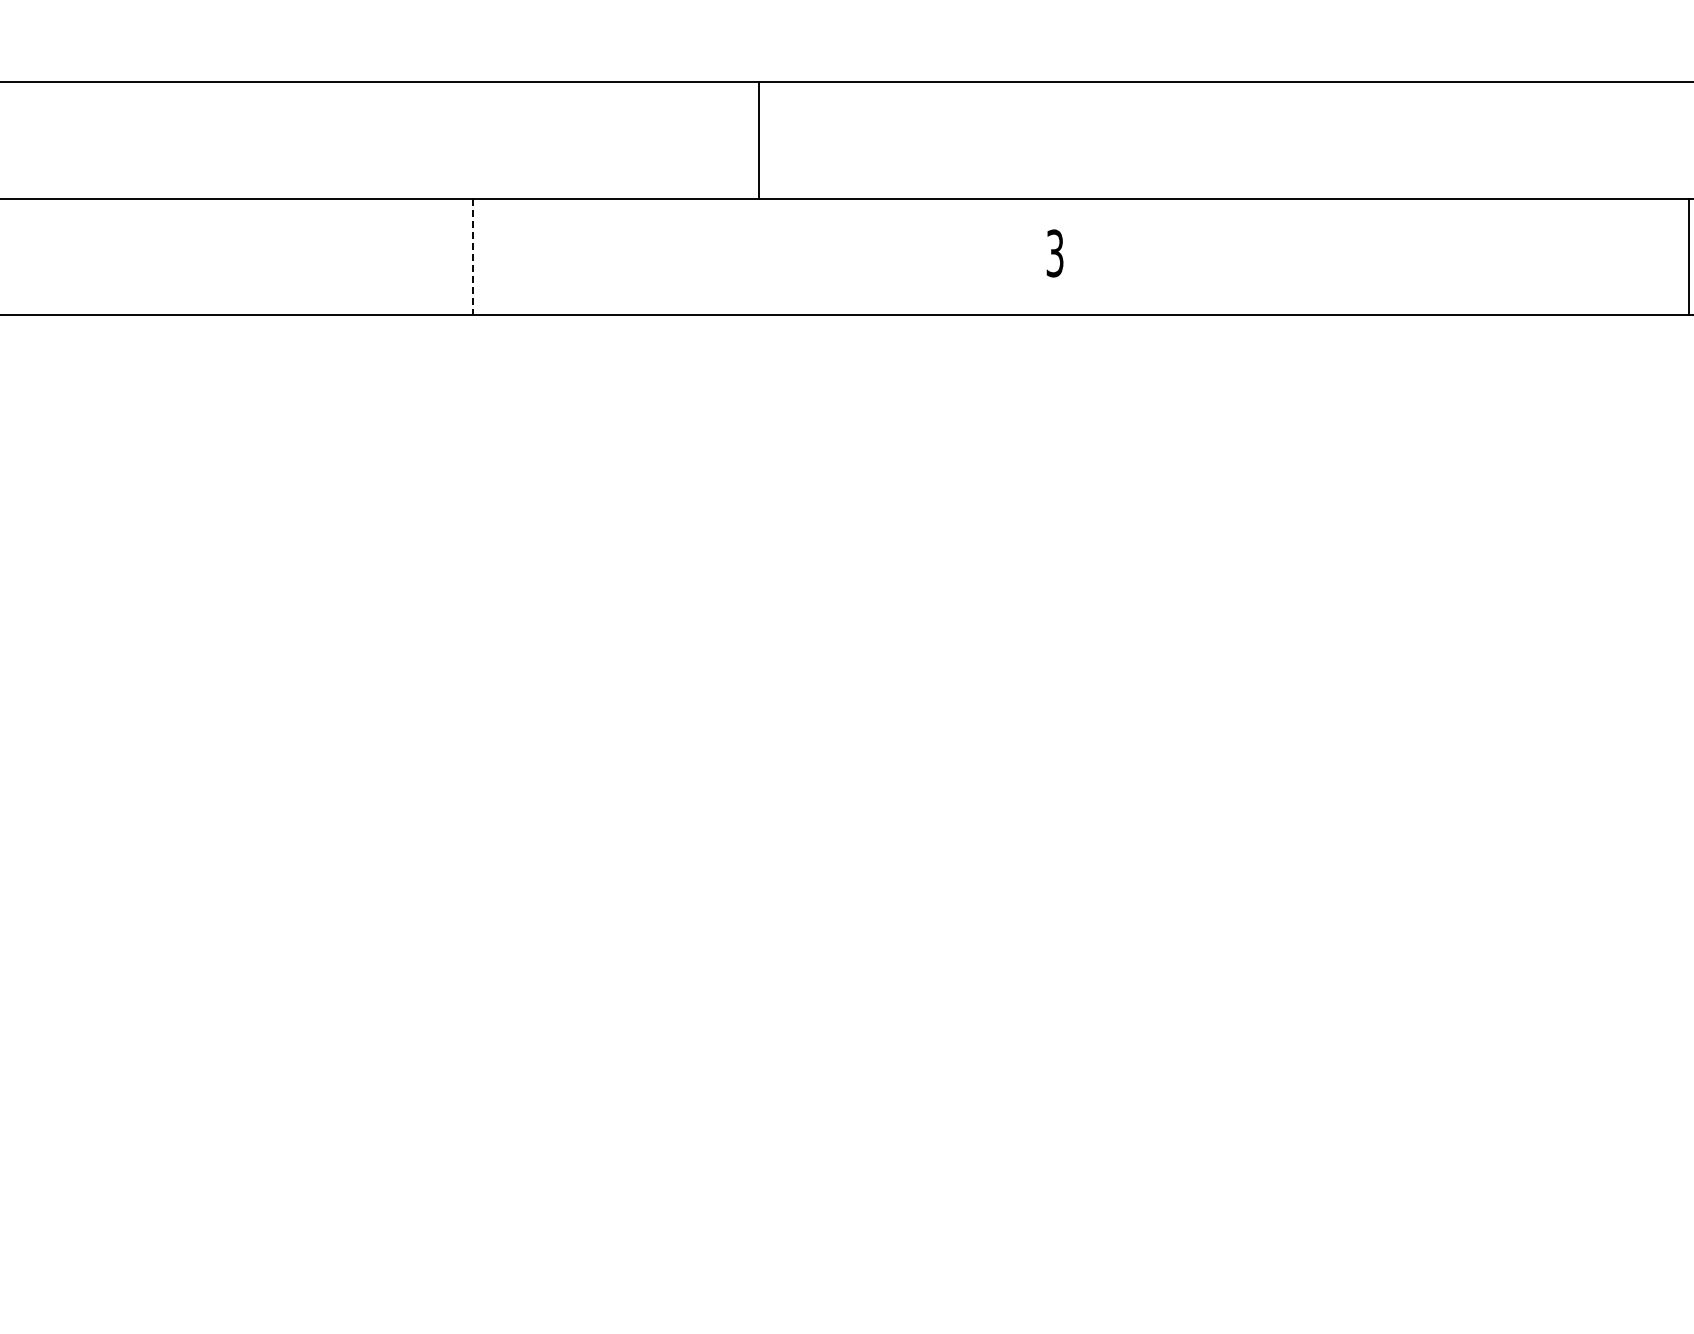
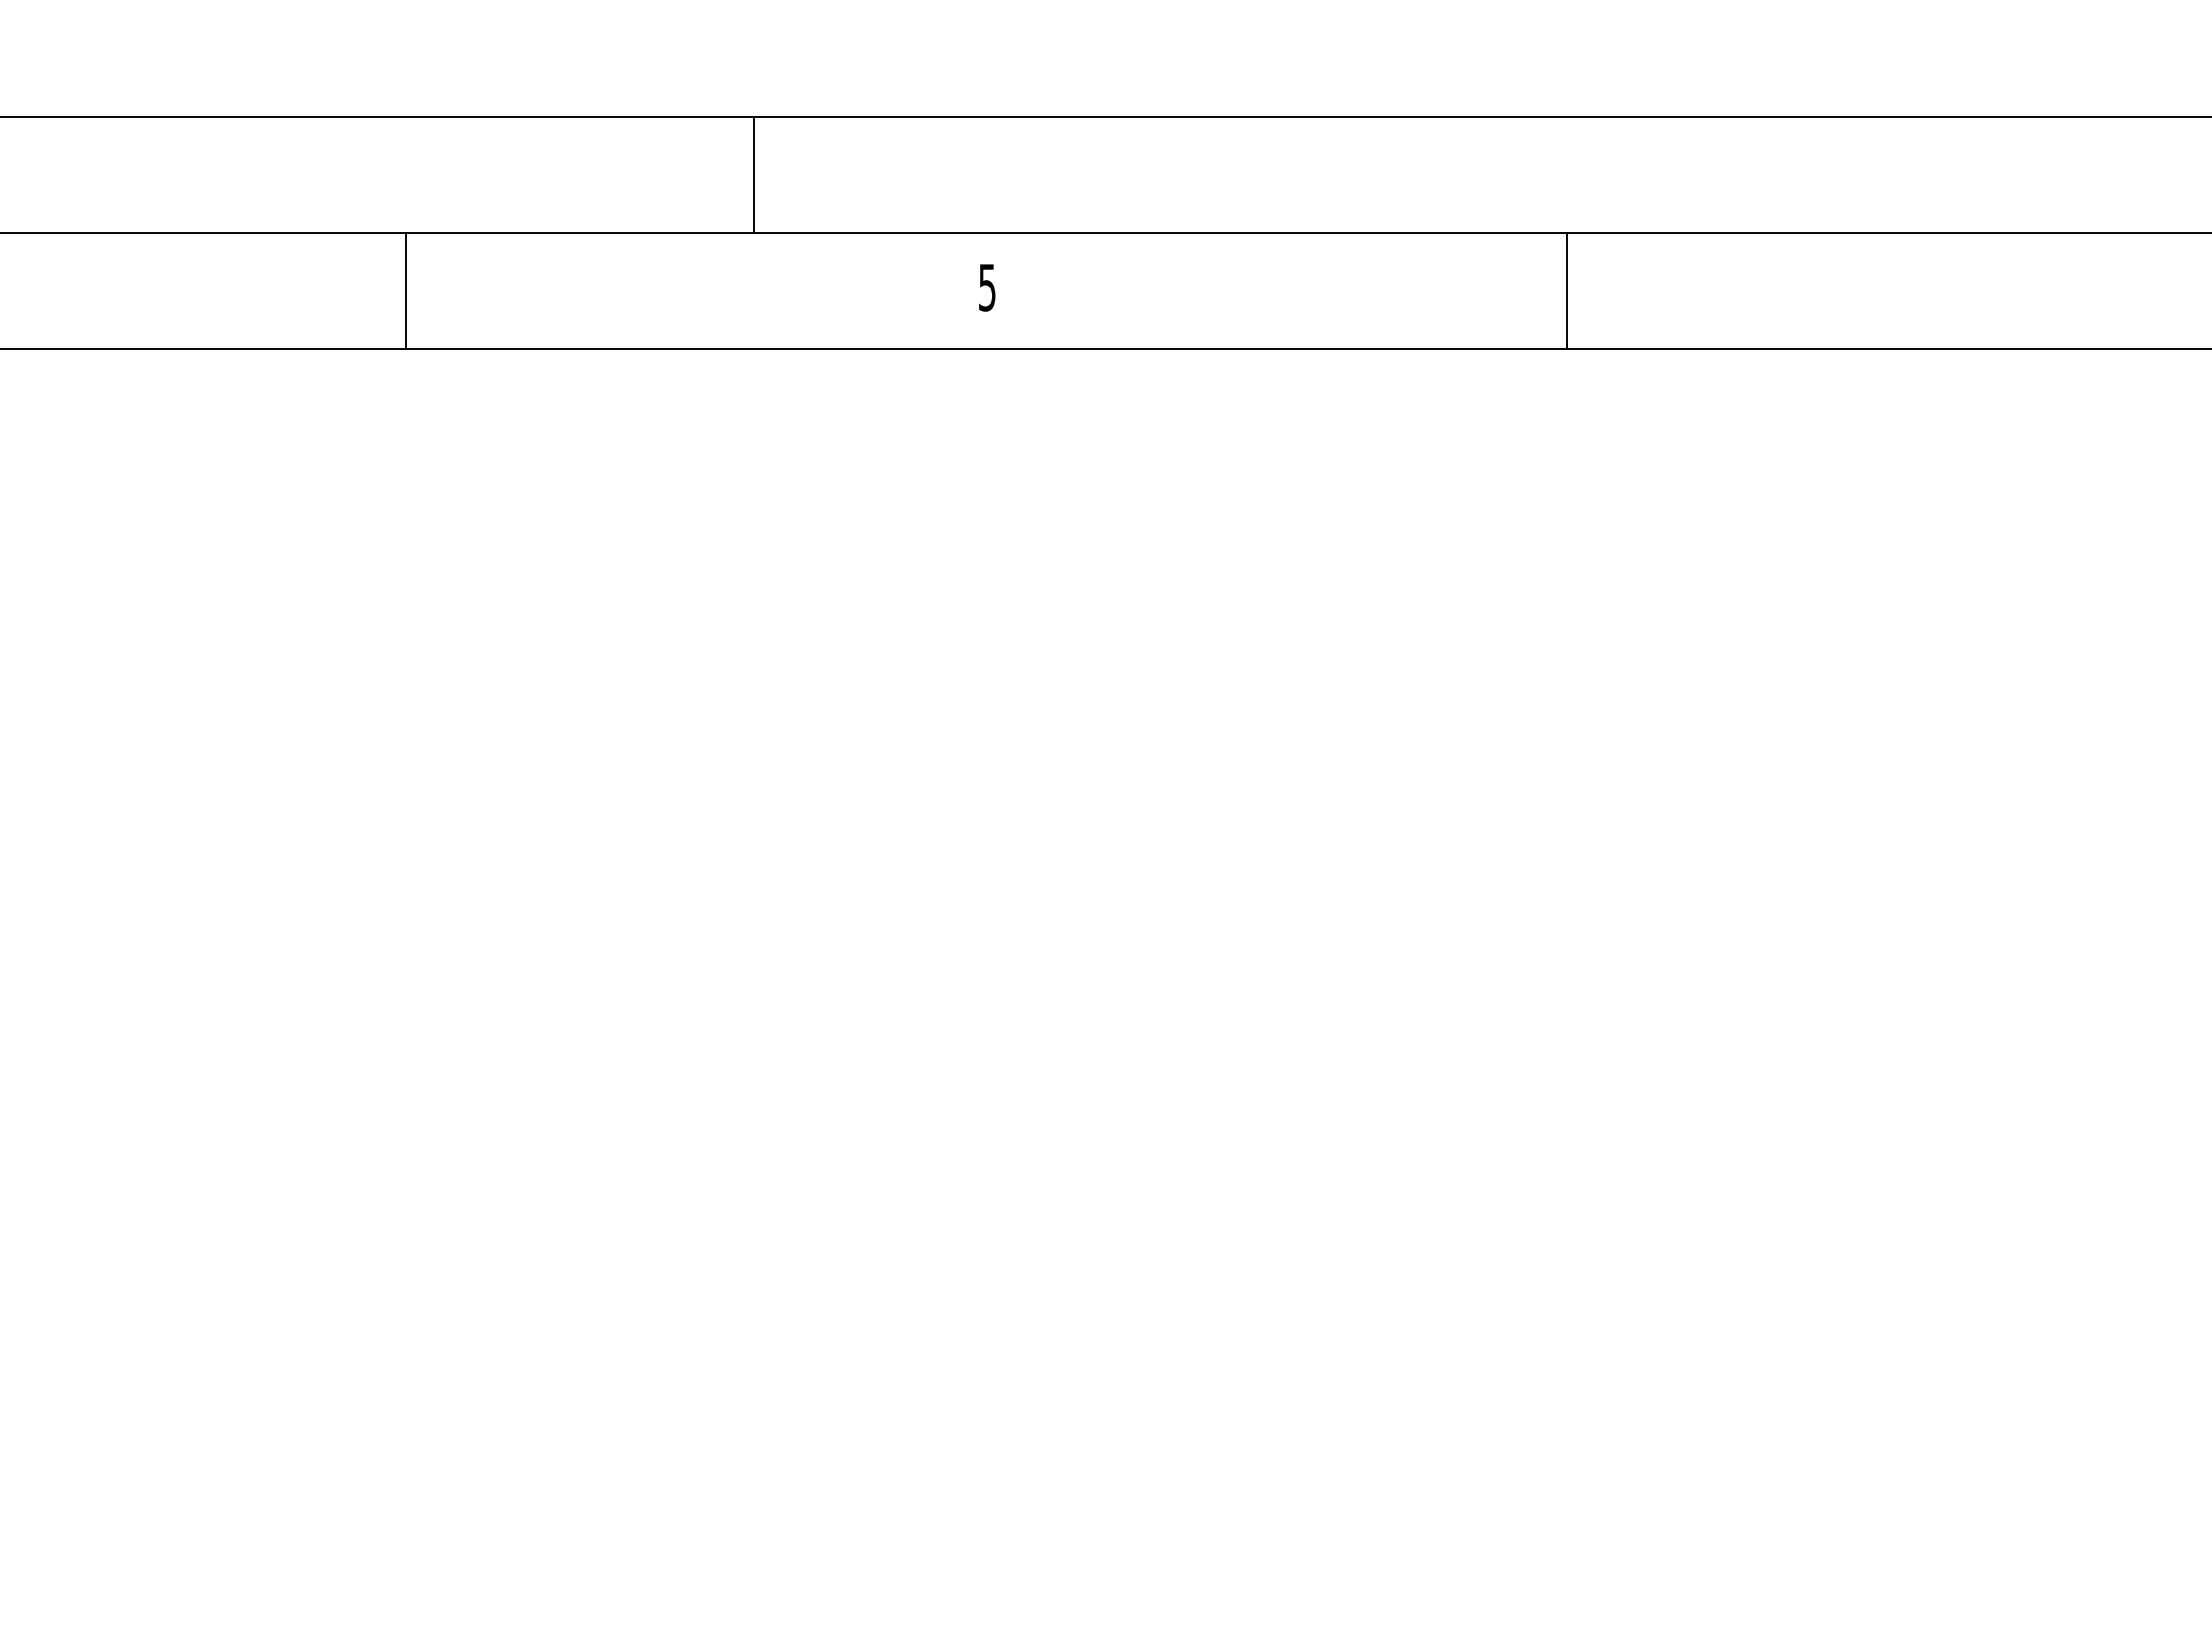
line: (759, 140) -> (754, 174), moved
text: (1055, 252) -> (987, 286), 3 -> 5
line: (1689, 256) -> (1567, 290), moved
line: (473, 257) -> (405, 291), dashed -> solid

